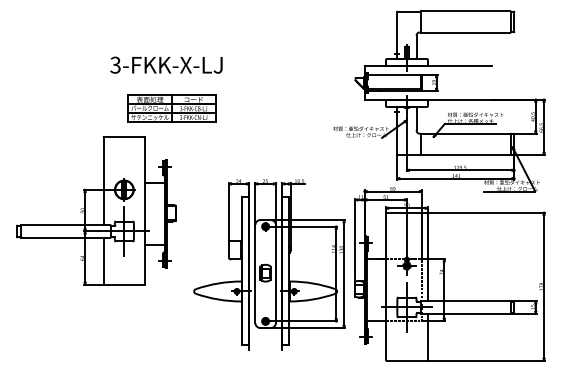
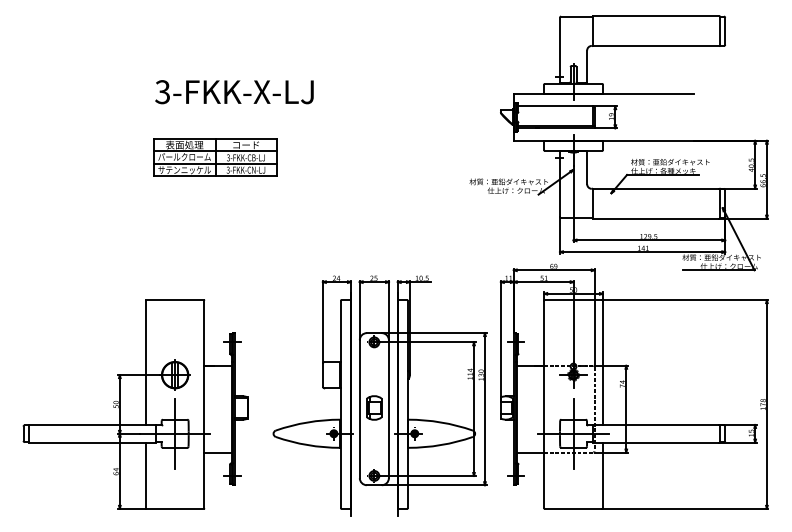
part: (171, 108) -> (214, 157), moved
part: (96, 210) -> (135, 404), moved
part: (269, 264) -> (379, 395), moved

